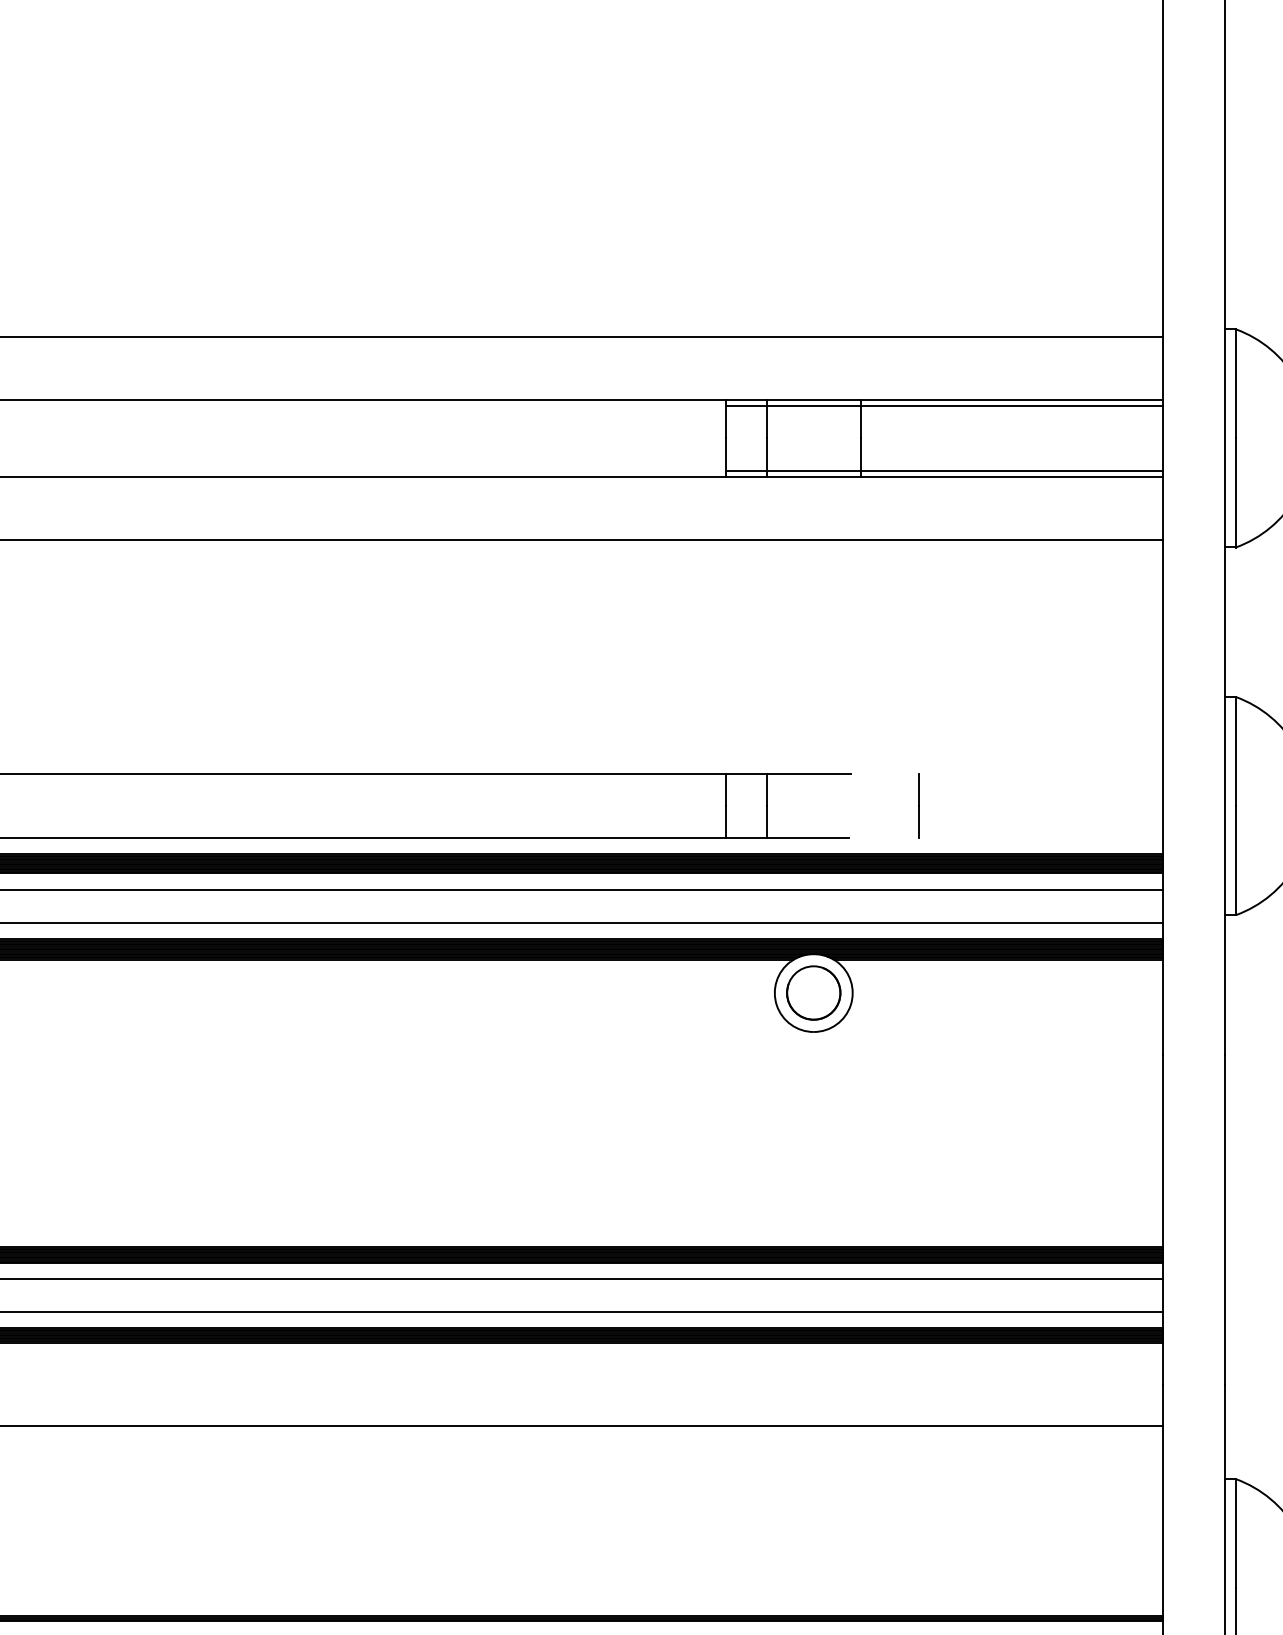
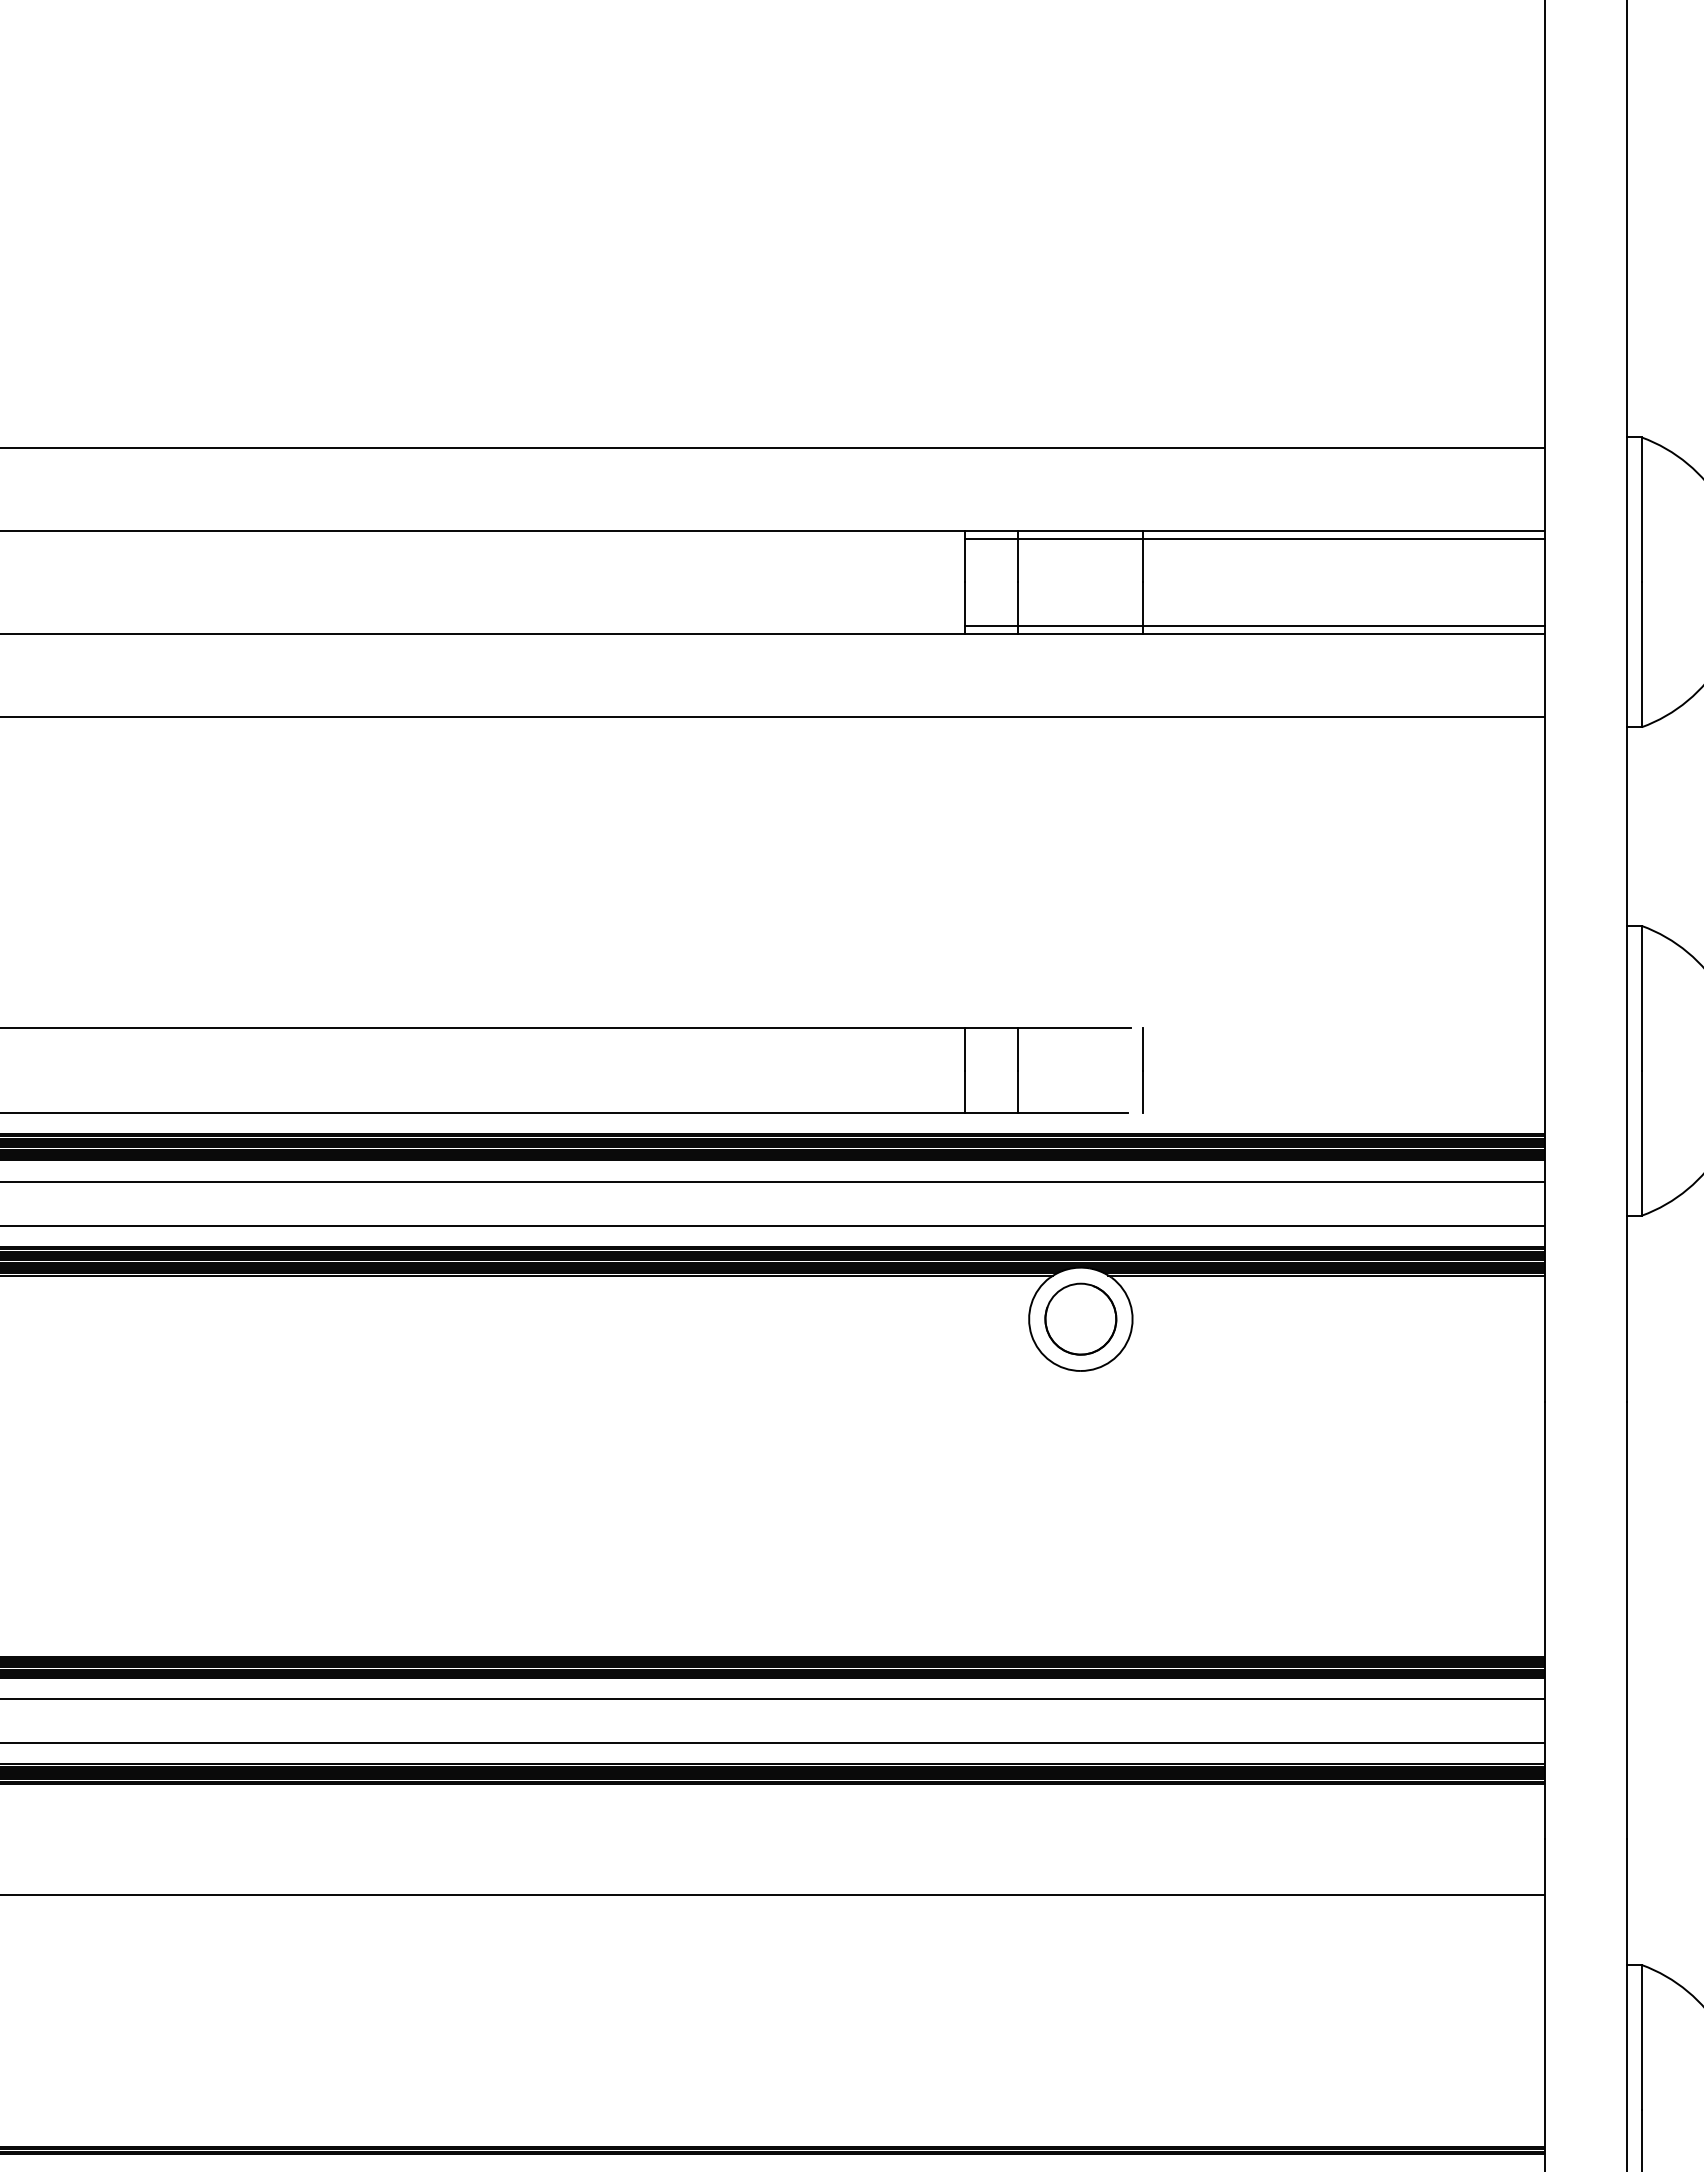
line: (918, 805) -> (1142, 1070), moved

